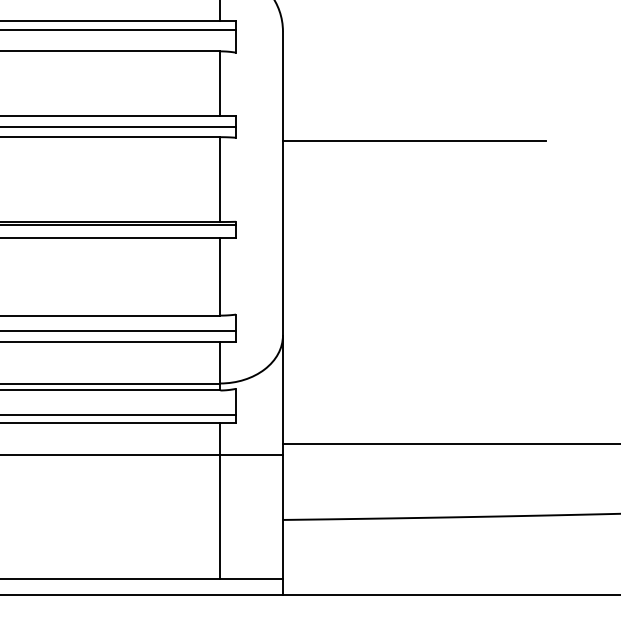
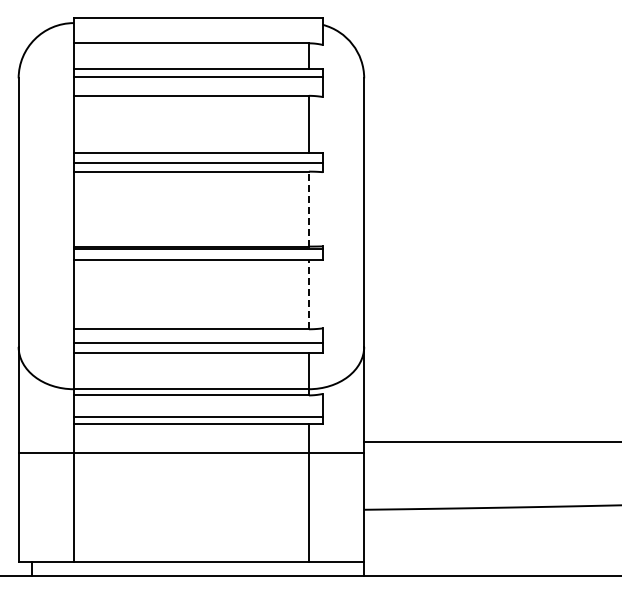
line: (414, 140) -> (480, 174), removed
line: (219, 178) -> (308, 208), solid -> dashed
line: (219, 276) -> (308, 294), solid -> dashed

